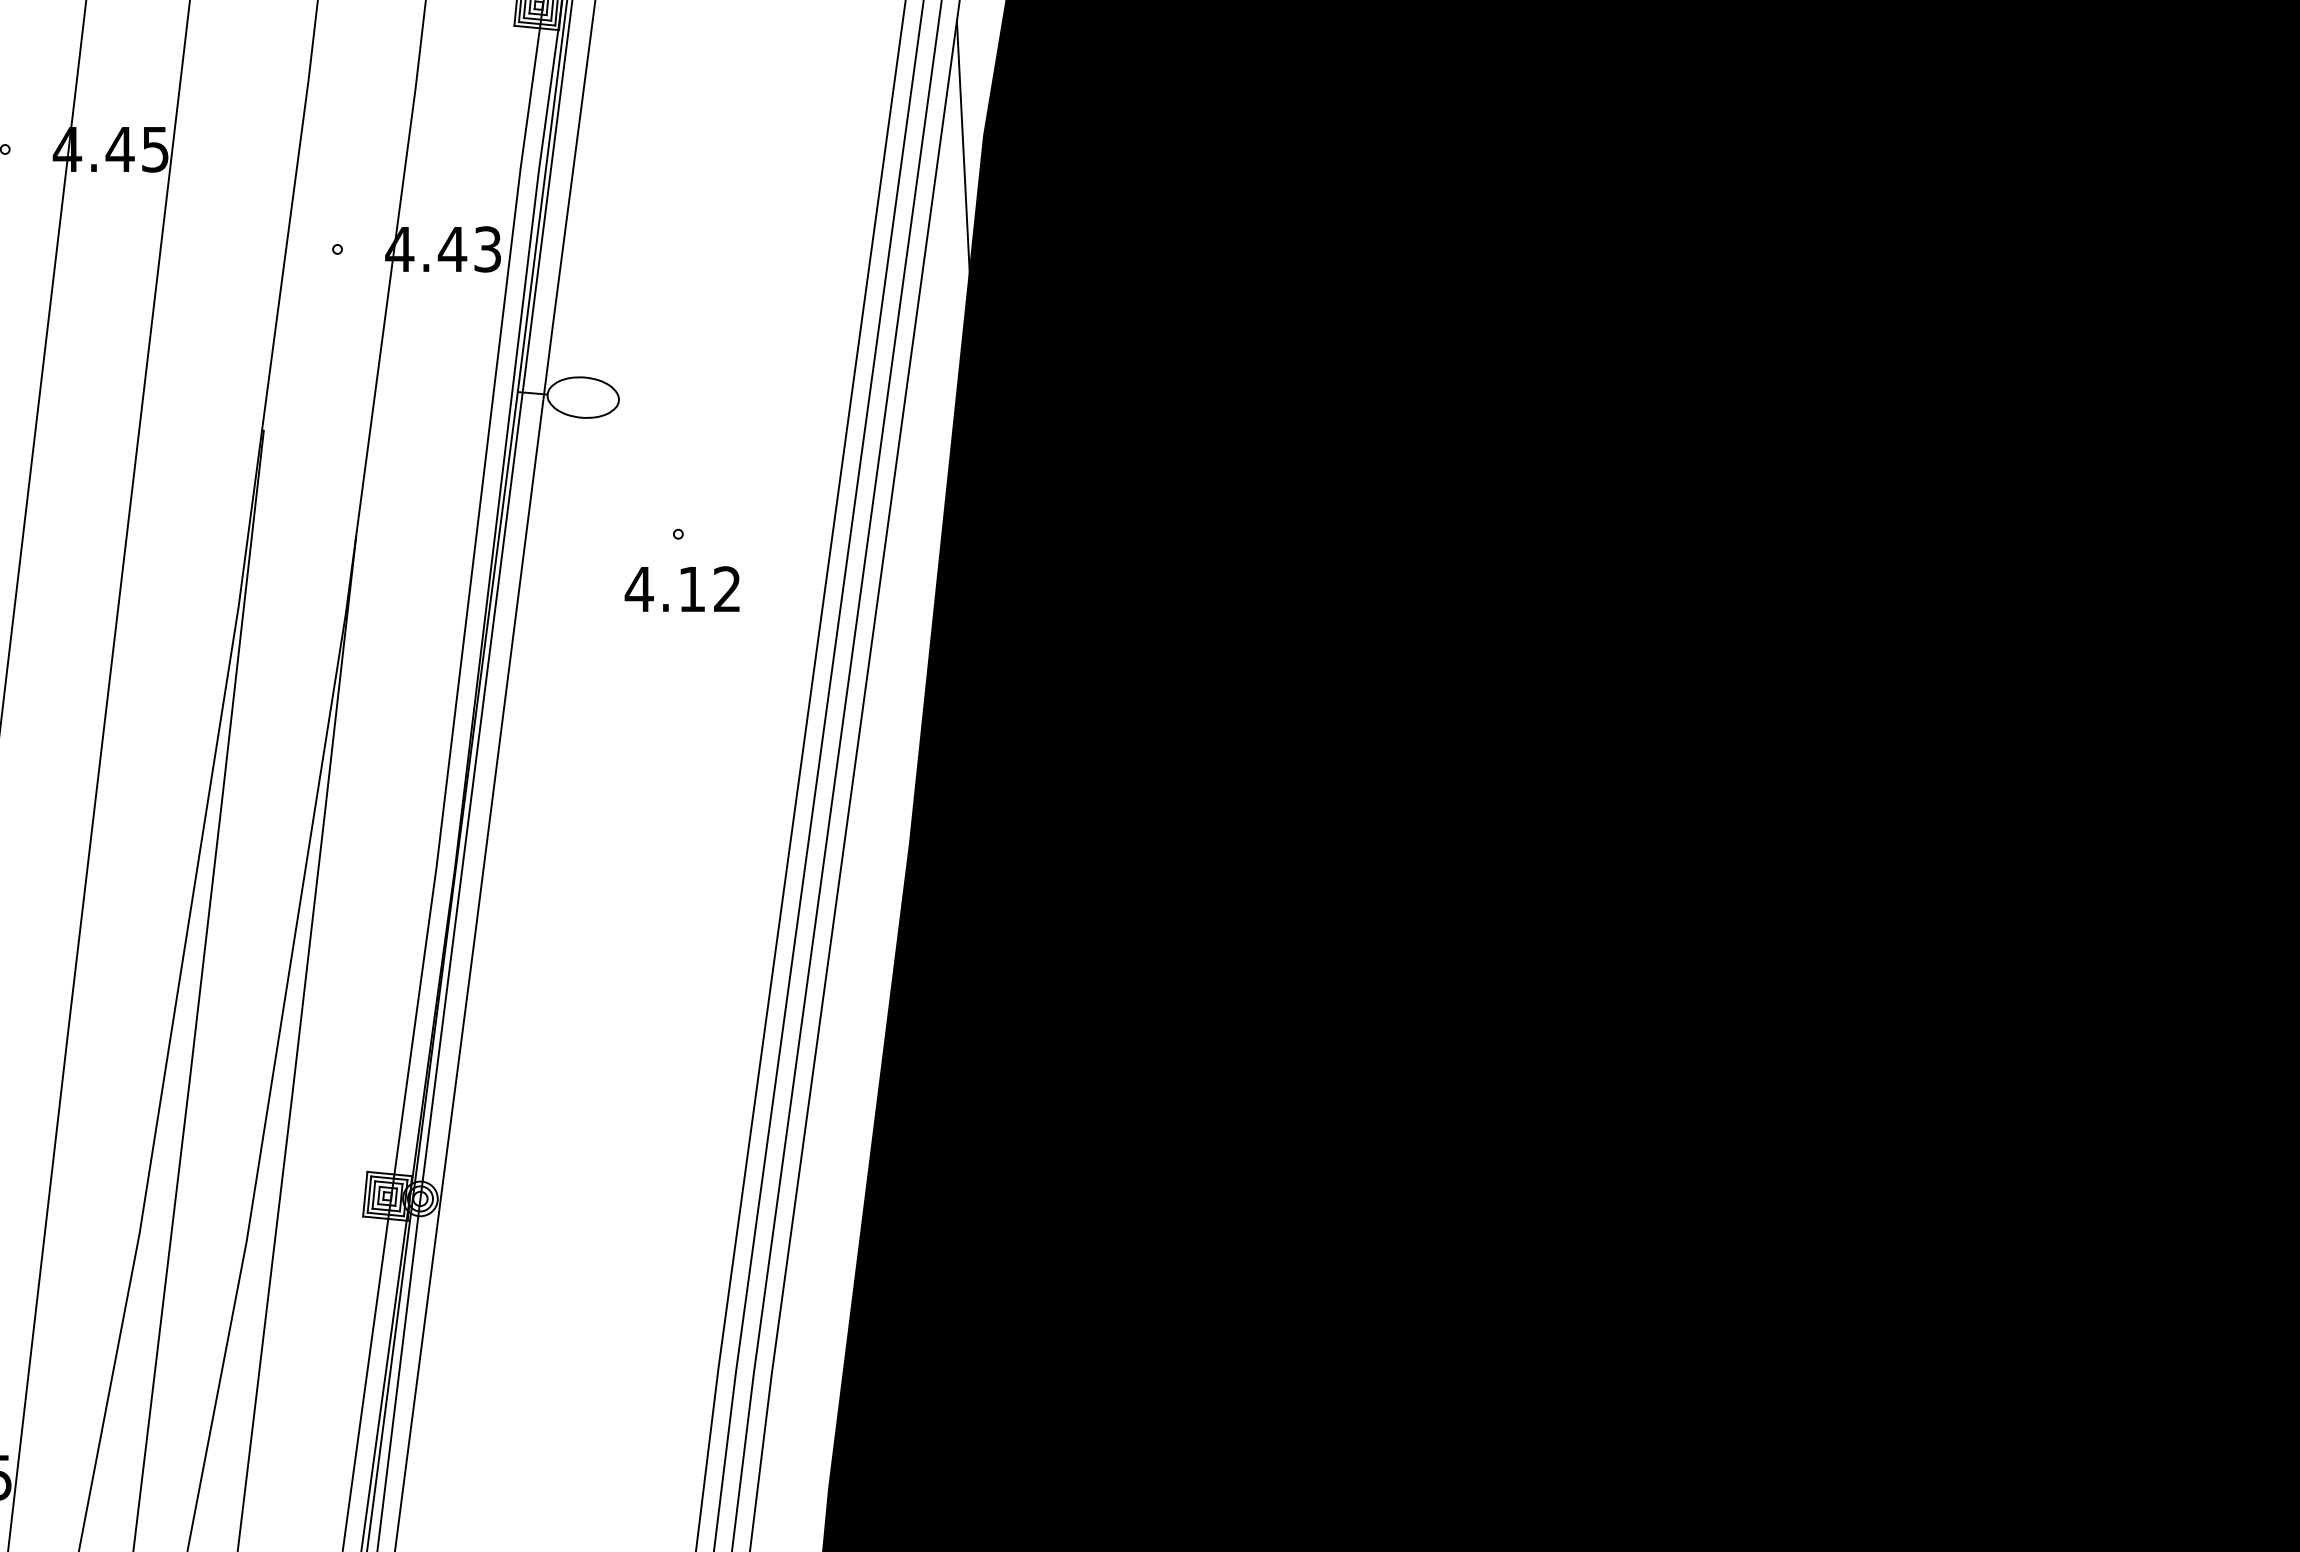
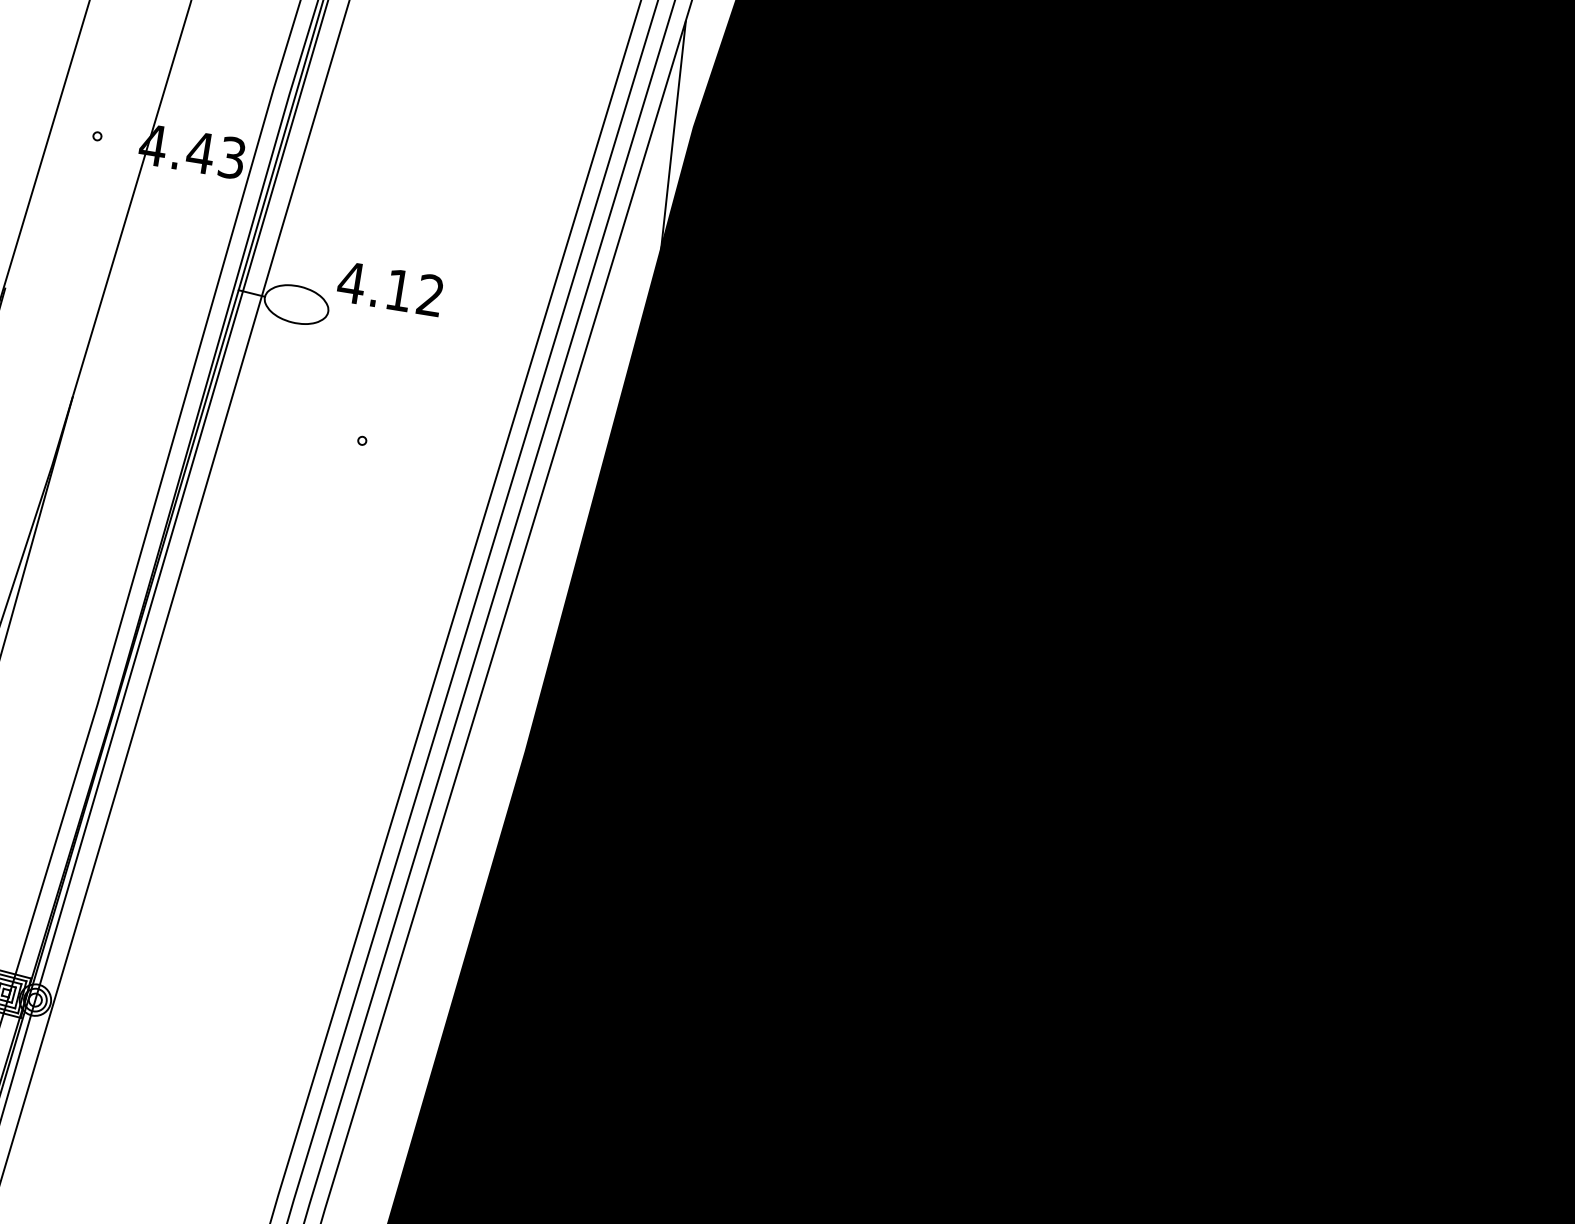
text: (681, 588) -> (389, 288), moved

